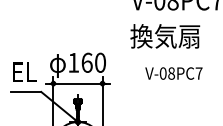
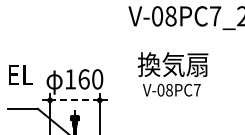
text: (164, 36) -> (172, 64), moved
text: (24, 71) -> (20, 74), moved
line: (77, 83) -> (74, 100), solid -> dashed

